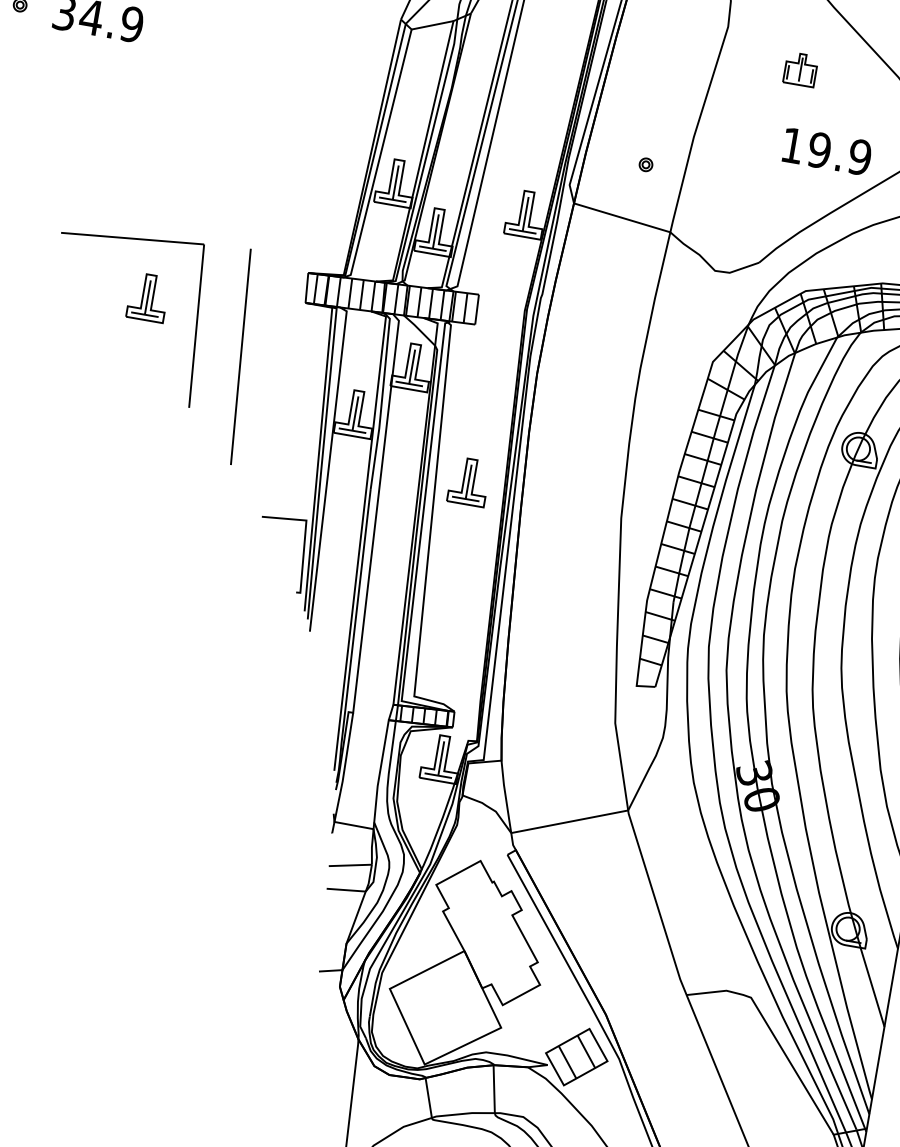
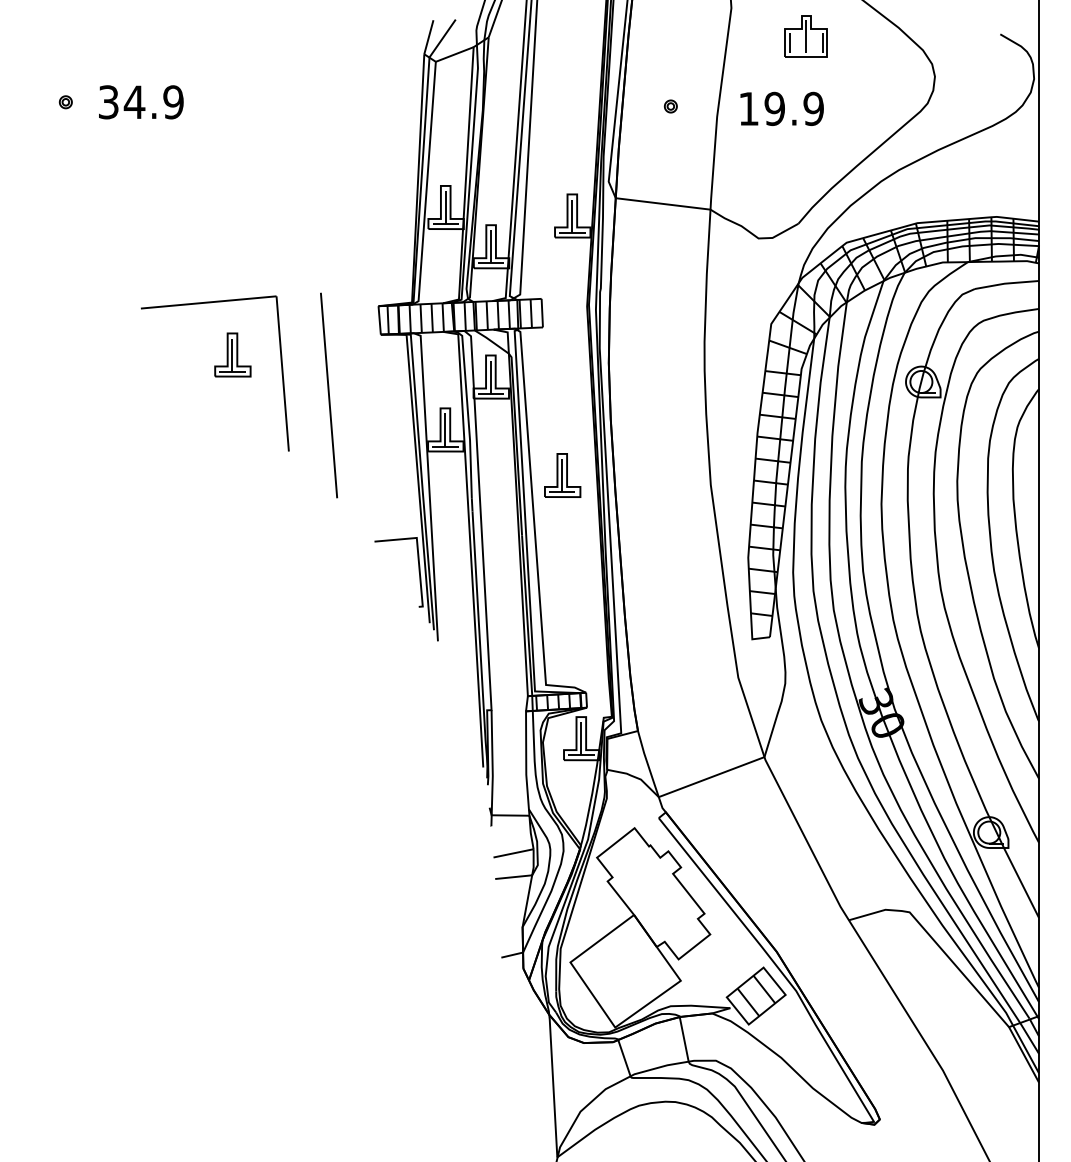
part: (800, 69) -> (805, 36), size x1.43
text: (826, 151) -> (781, 108), moved
part: (645, 164) -> (670, 106), moved

